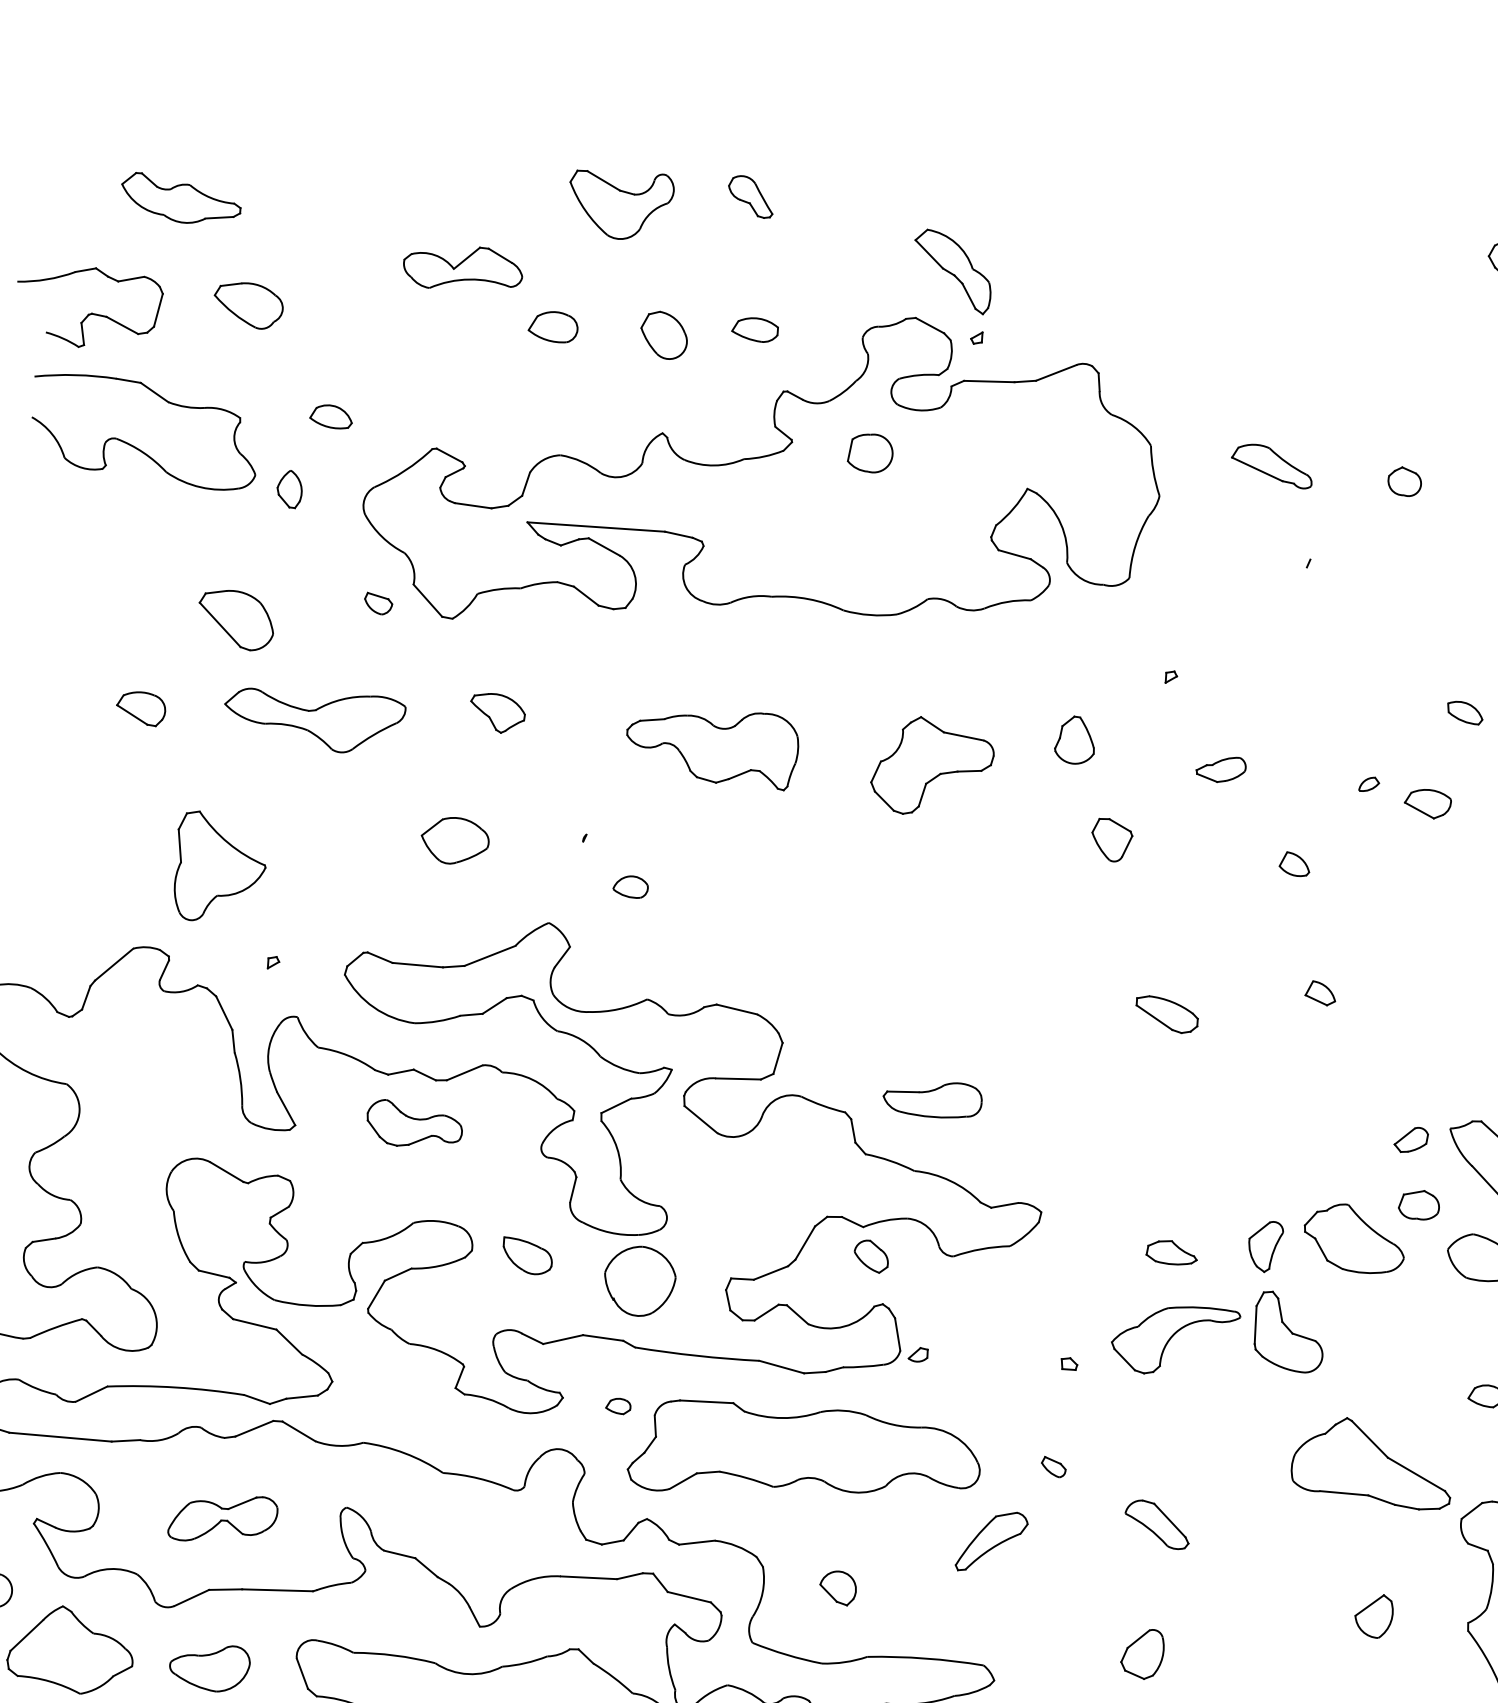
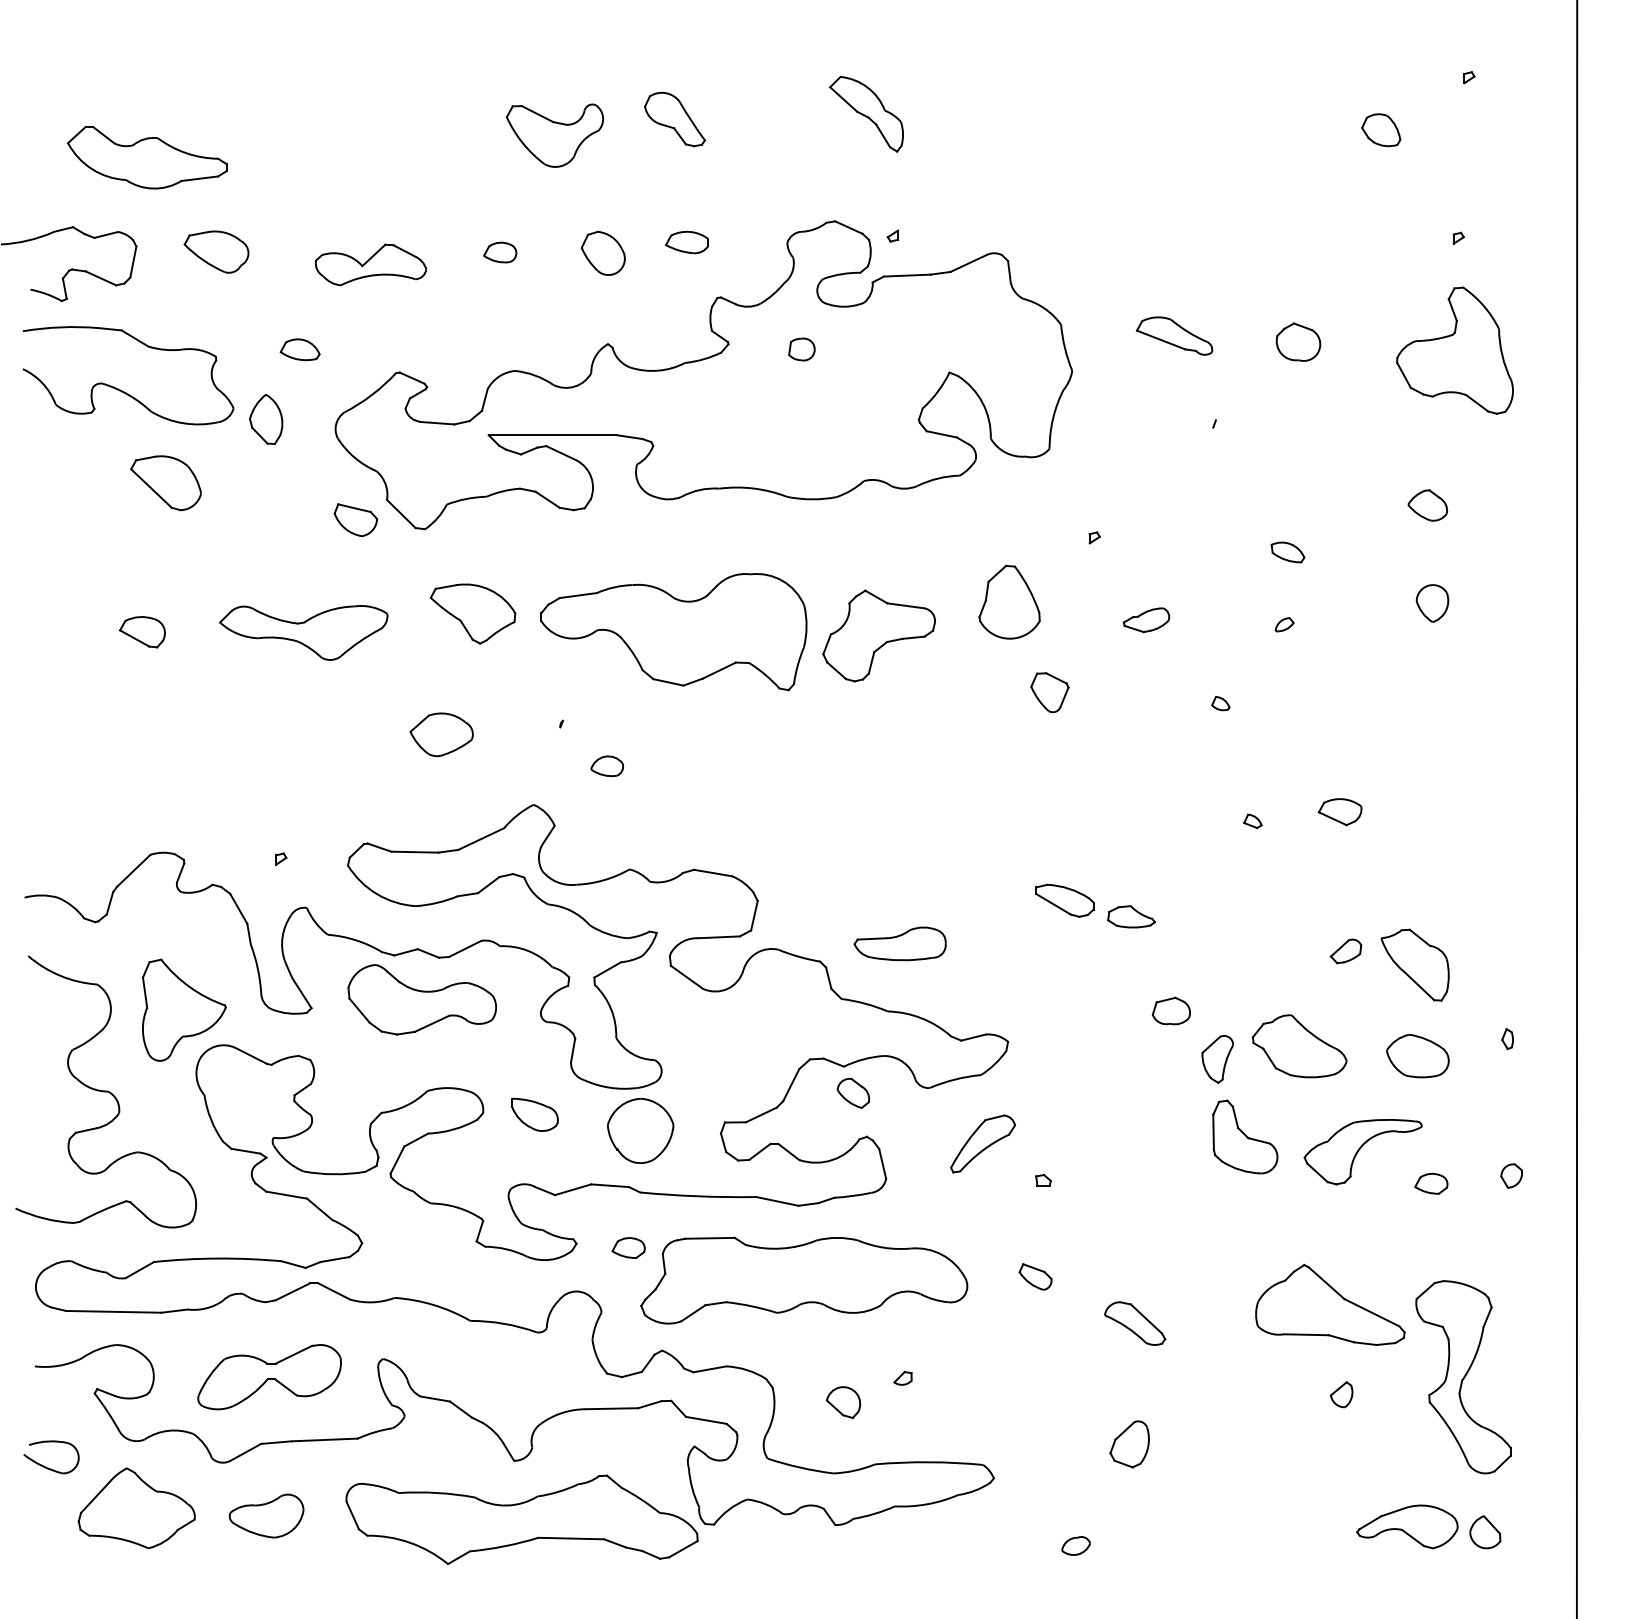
part: (750, 196) -> (674, 119), size x1.43
part: (181, 198) -> (147, 157), size x1.43
part: (463, 267) -> (371, 264), moved
part: (952, 270) -> (866, 113), moved
part: (553, 326) -> (500, 252), size x0.71
part: (870, 453) -> (801, 349), size x0.62
part: (1404, 481) -> (1298, 341), size x1.43
part: (289, 489) -> (266, 419), size x1.43
part: (378, 603) -> (355, 519), size x1.67
part: (235, 620) -> (165, 483), moved
part: (497, 712) -> (472, 613), size x1.67
part: (1464, 712) -> (1287, 552), moved
part: (1075, 740) -> (1009, 602), size x1.67
part: (711, 748) -> (673, 632), size x1.67
part: (1427, 804) -> (1339, 812), moved
part: (1294, 864) -> (1220, 703), size x0.62
part: (221, 866) -> (184, 1009), moved
part: (1320, 993) -> (1252, 821), size x0.62
part: (1166, 1014) -> (1064, 900), moved
part: (414, 1123) -> (421, 999), size x1.67
part: (1418, 1204) -> (1170, 1010), moved
part: (1171, 1252) -> (1131, 916), moved
part: (1174, 1341) -> (1362, 1152), moved
part: (917, 1354) -> (902, 1378), moved
part: (618, 1405) -> (628, 1247), size x1.43
part: (1372, 1462) -> (1330, 1304), moved
part: (1053, 1466) -> (1035, 1276), size x1.43
part: (222, 1519) -> (269, 1377), size x1.43
part: (991, 1541) -> (982, 1143), moved
part: (1373, 1615) -> (1341, 1394), size x0.62

